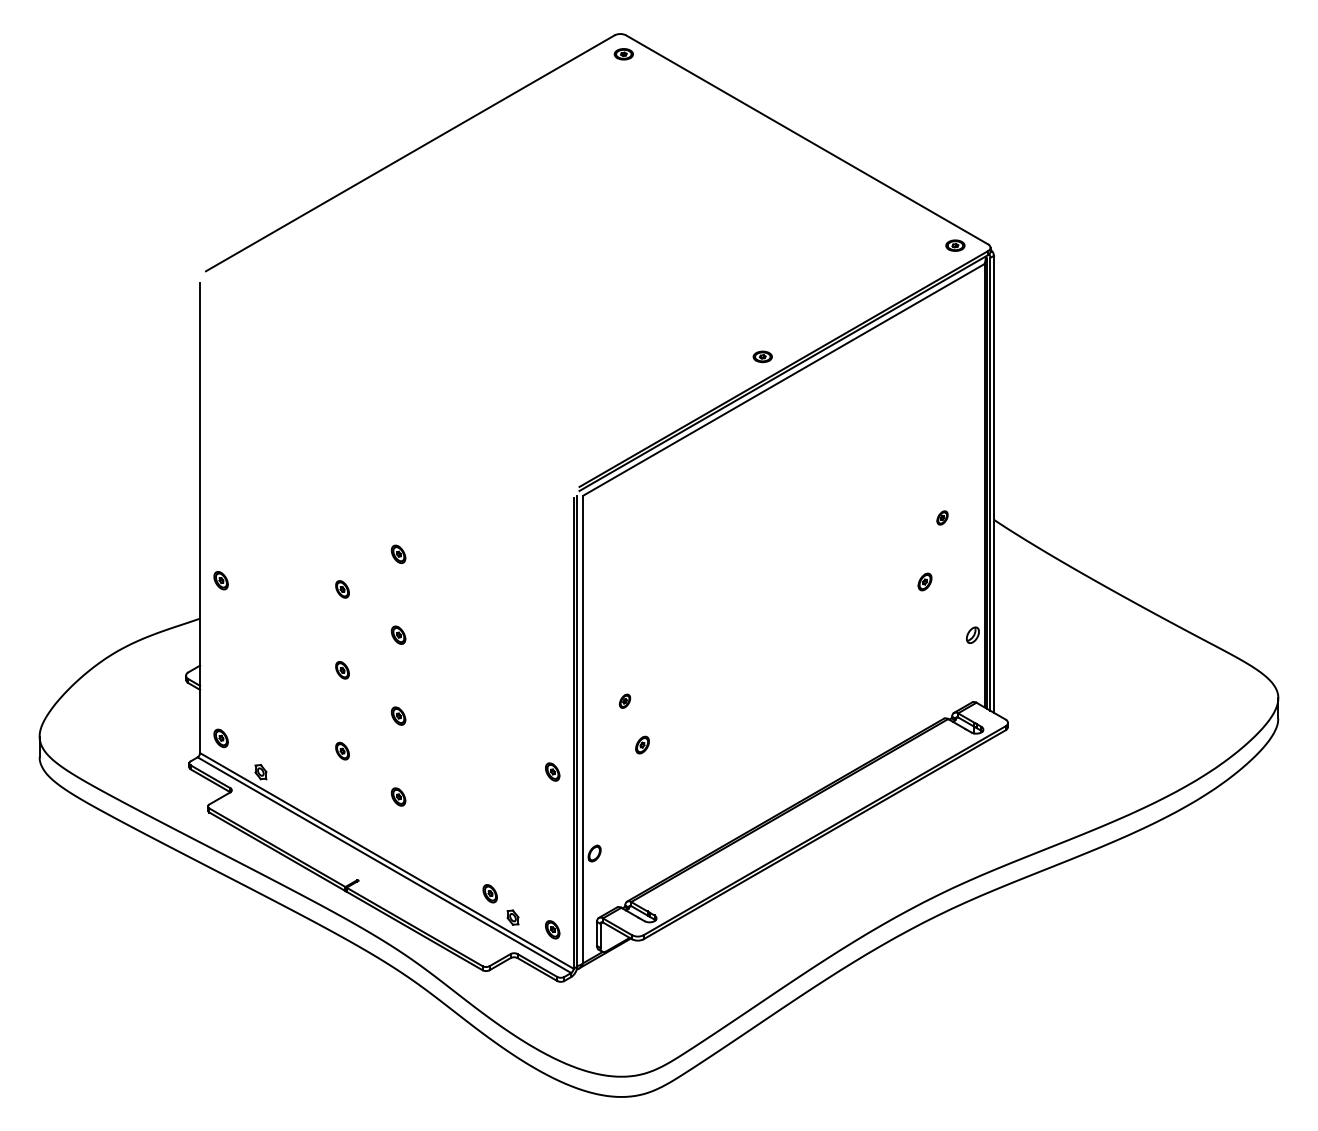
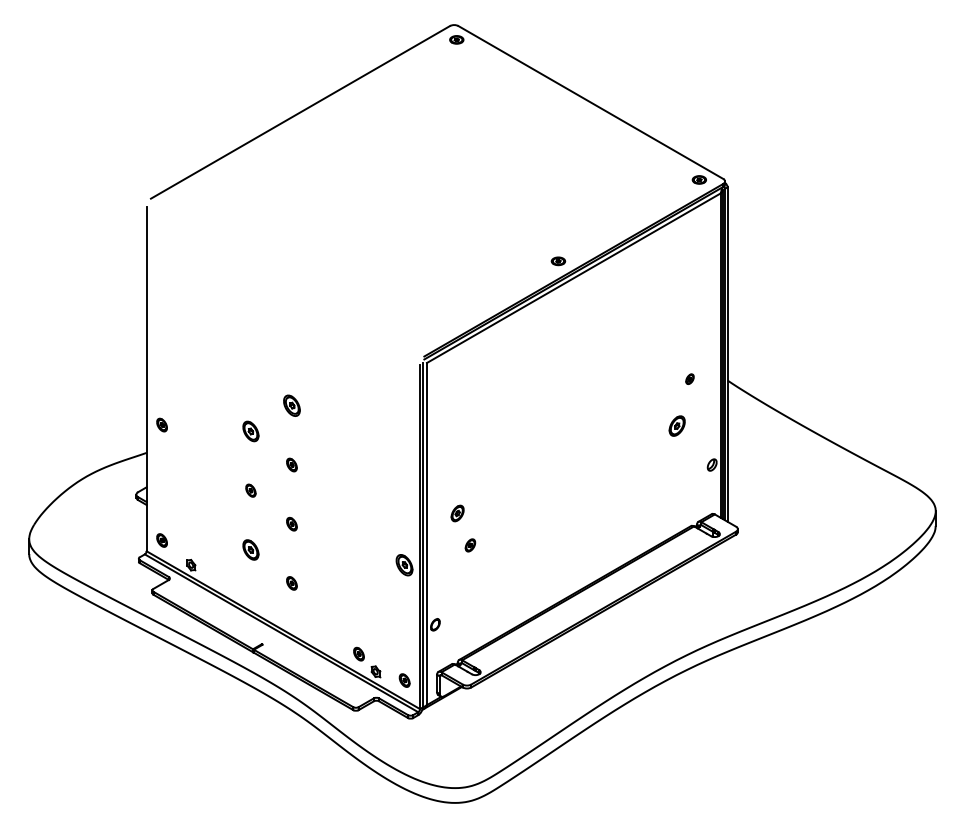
part: (398, 554) -> (291, 405), size x1.6
part: (924, 581) -> (676, 425), size x1.6
part: (342, 589) -> (250, 431), size x1.6
part: (624, 700) -> (457, 512), size x1.6
part: (342, 750) -> (250, 549), size x1.6
part: (552, 771) -> (404, 564), size x1.6

